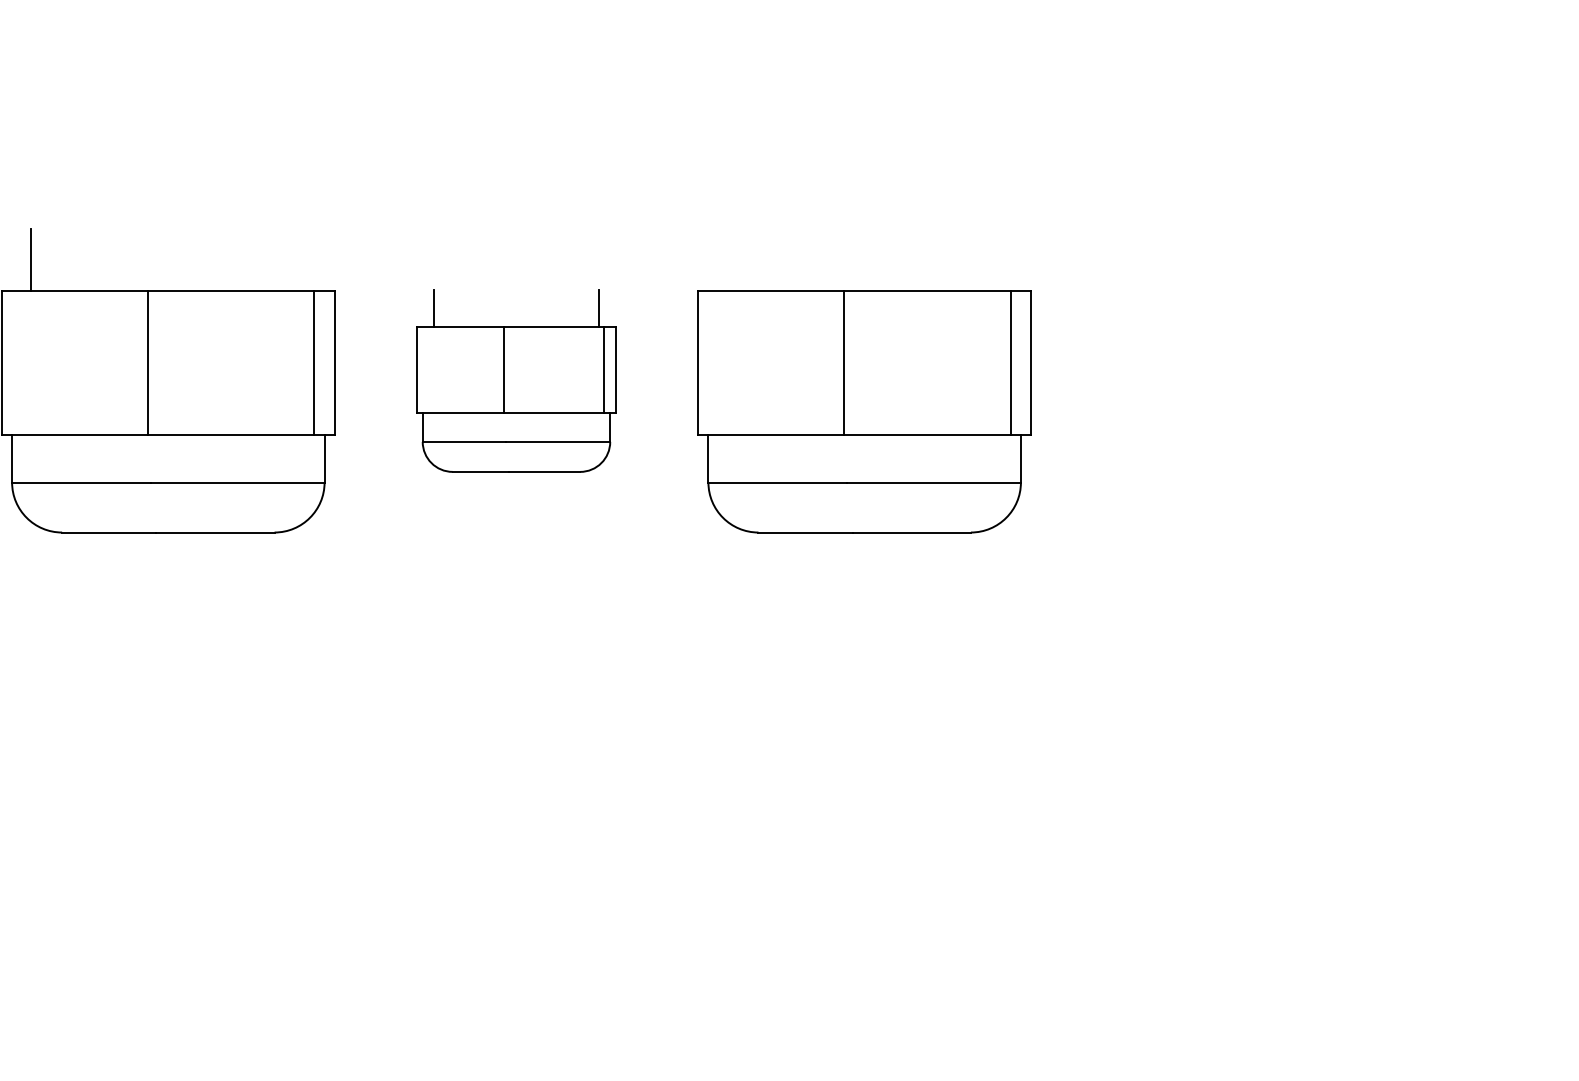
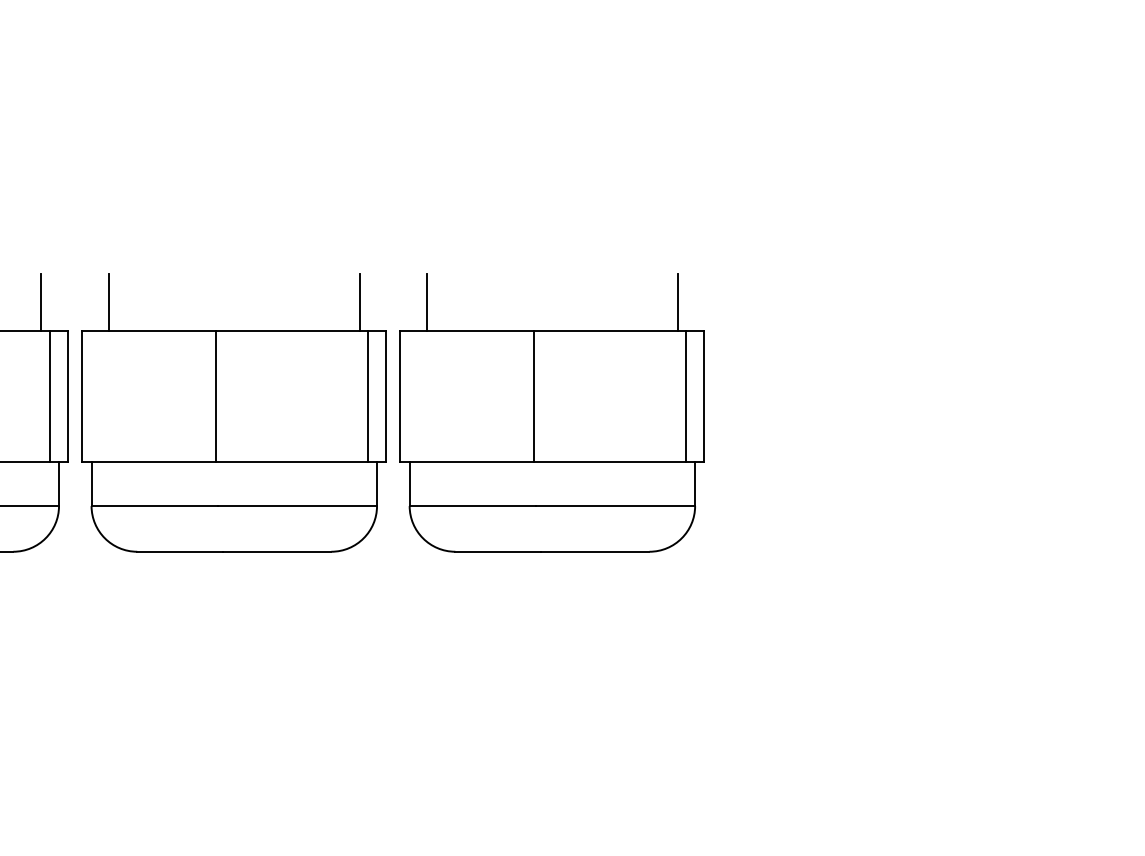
line: (305, 259) -> (41, 302), added
line: (727, 259) -> (427, 302), added
line: (1001, 259) -> (677, 302), added
part: (516, 380) -> (234, 412), size x1.67

